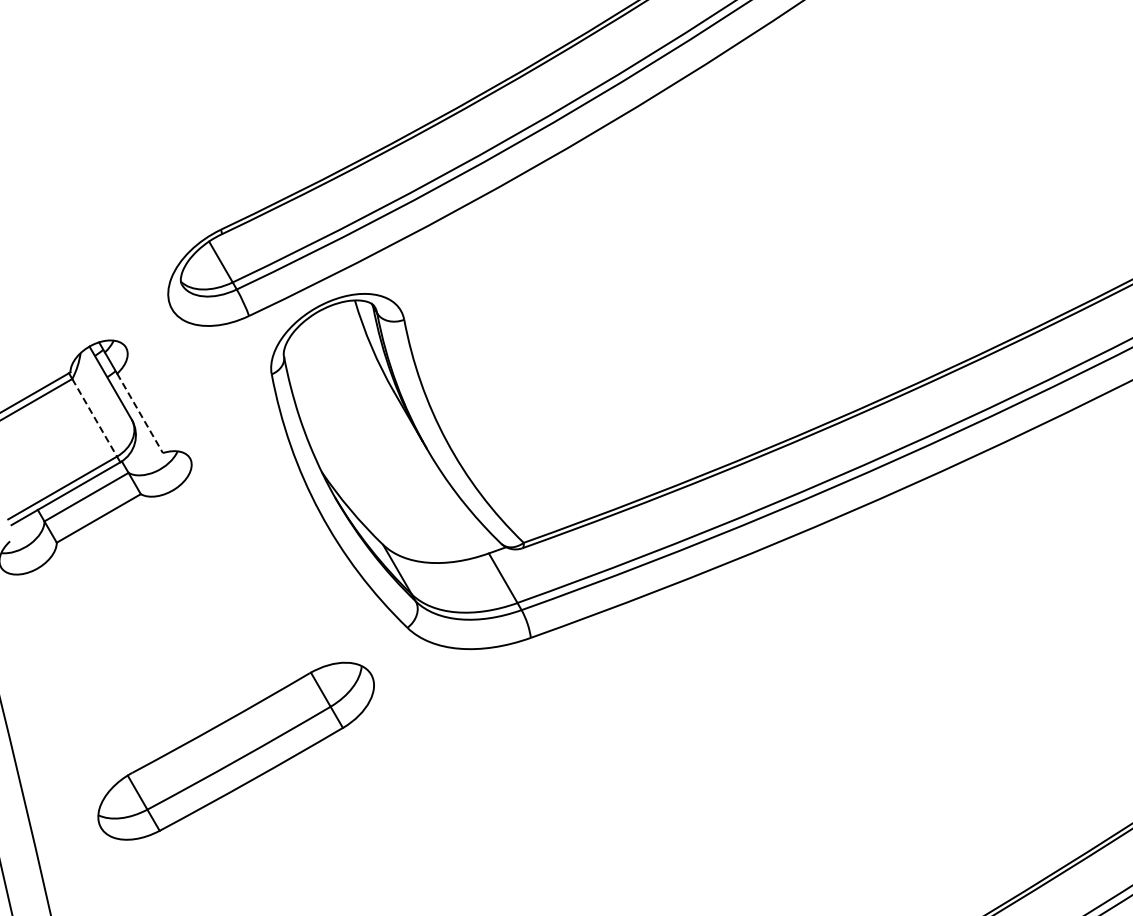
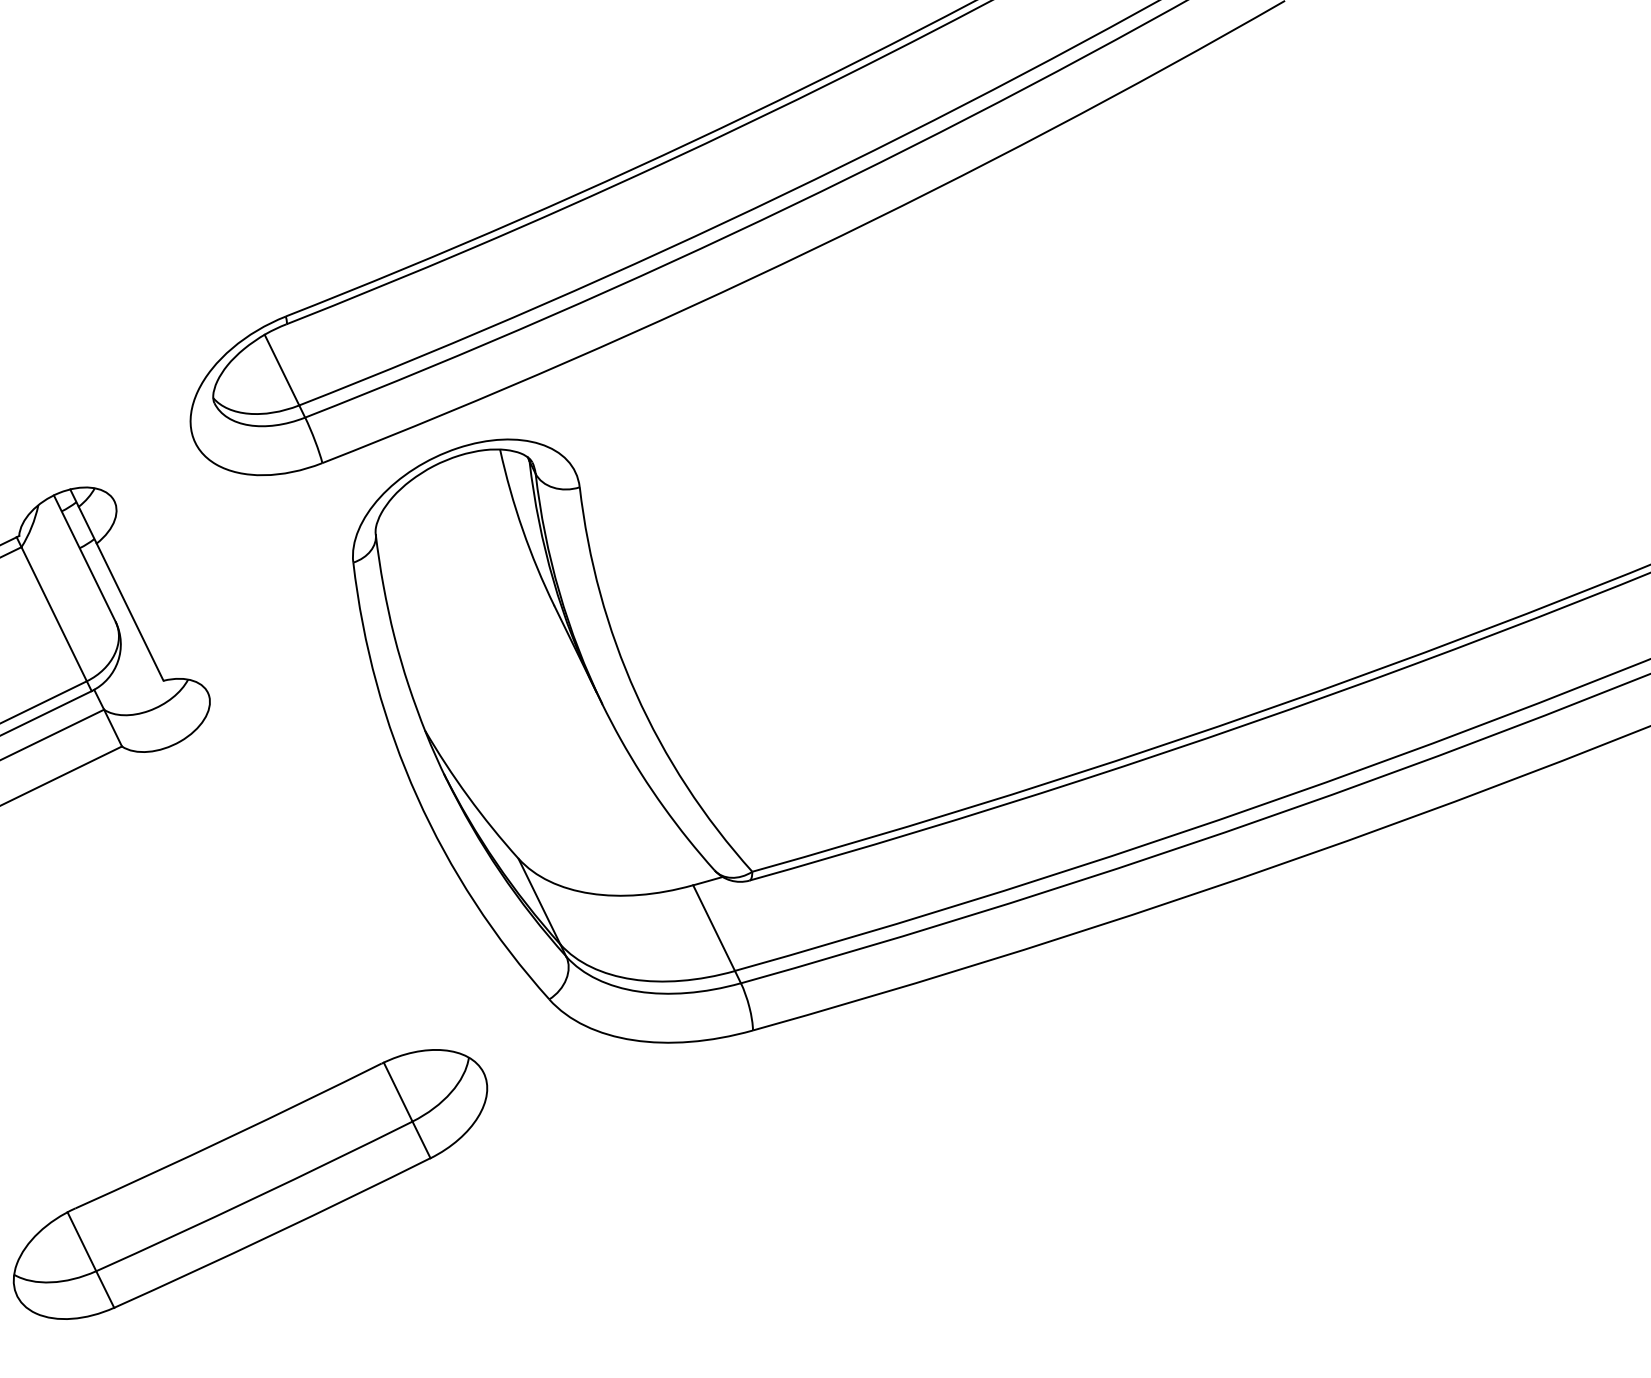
line: (140, 413) -> (130, 612), dashed -> solid
line: (94, 417) -> (53, 613), dashed -> solid

